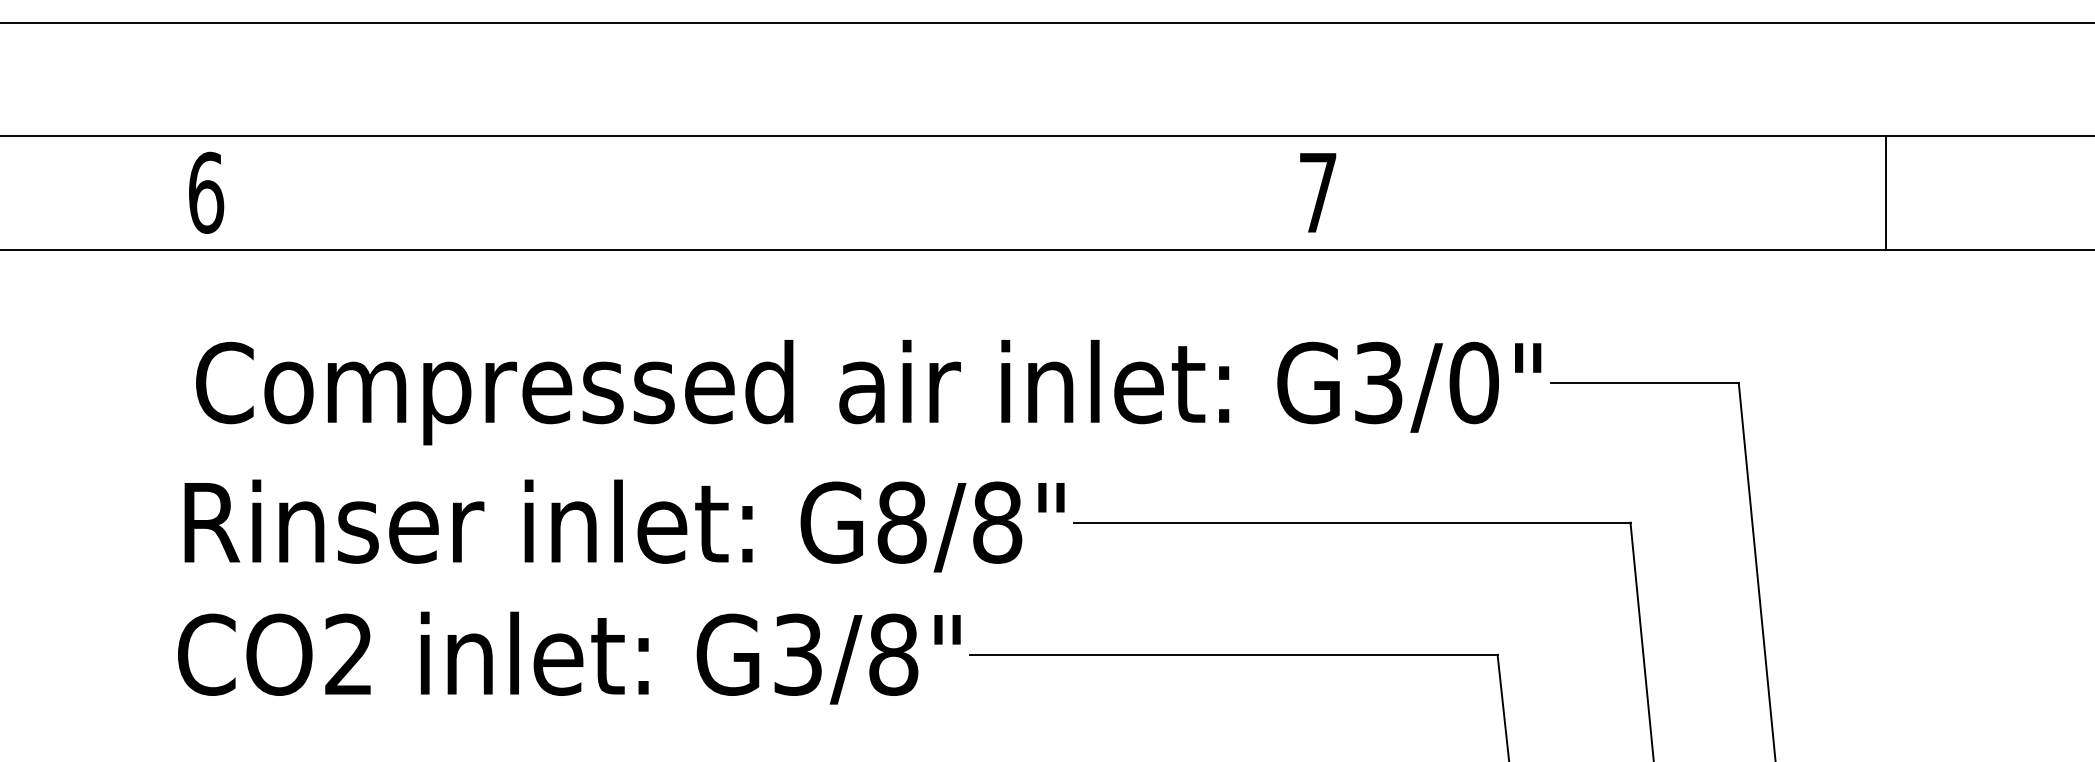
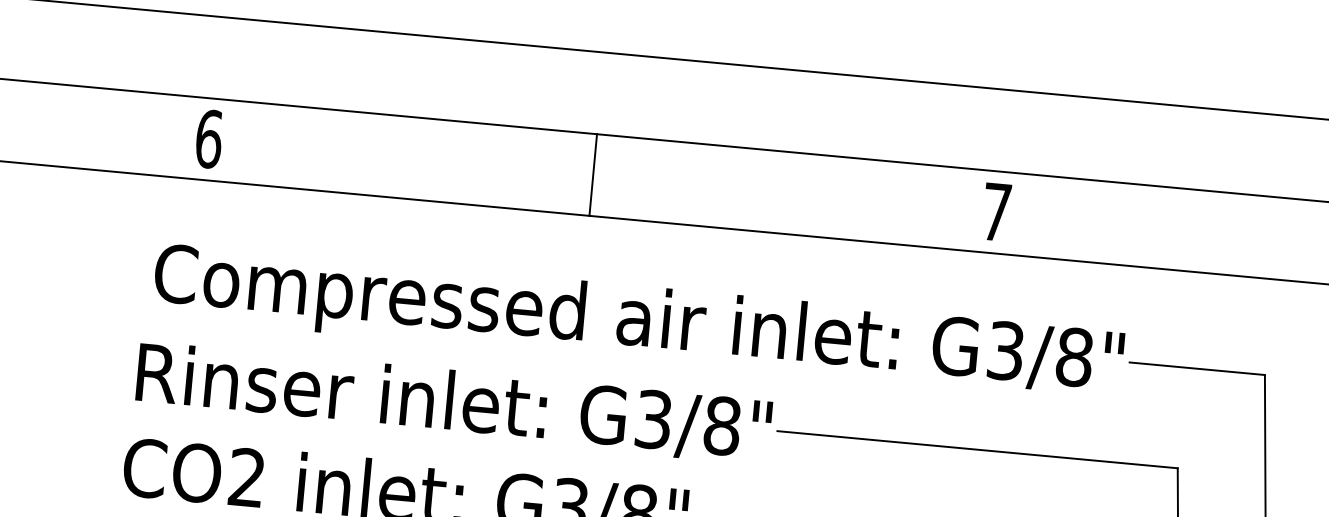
text: (206, 192) -> (209, 138), moved
text: (1318, 192) -> (996, 211), moved
line: (787, 193) -> (593, 175), added
text: (1473, 382) -> (1074, 356), G3/0" -> G3/8"
text: (901, 522) -> (653, 419), G8/8" -> G3/8"

